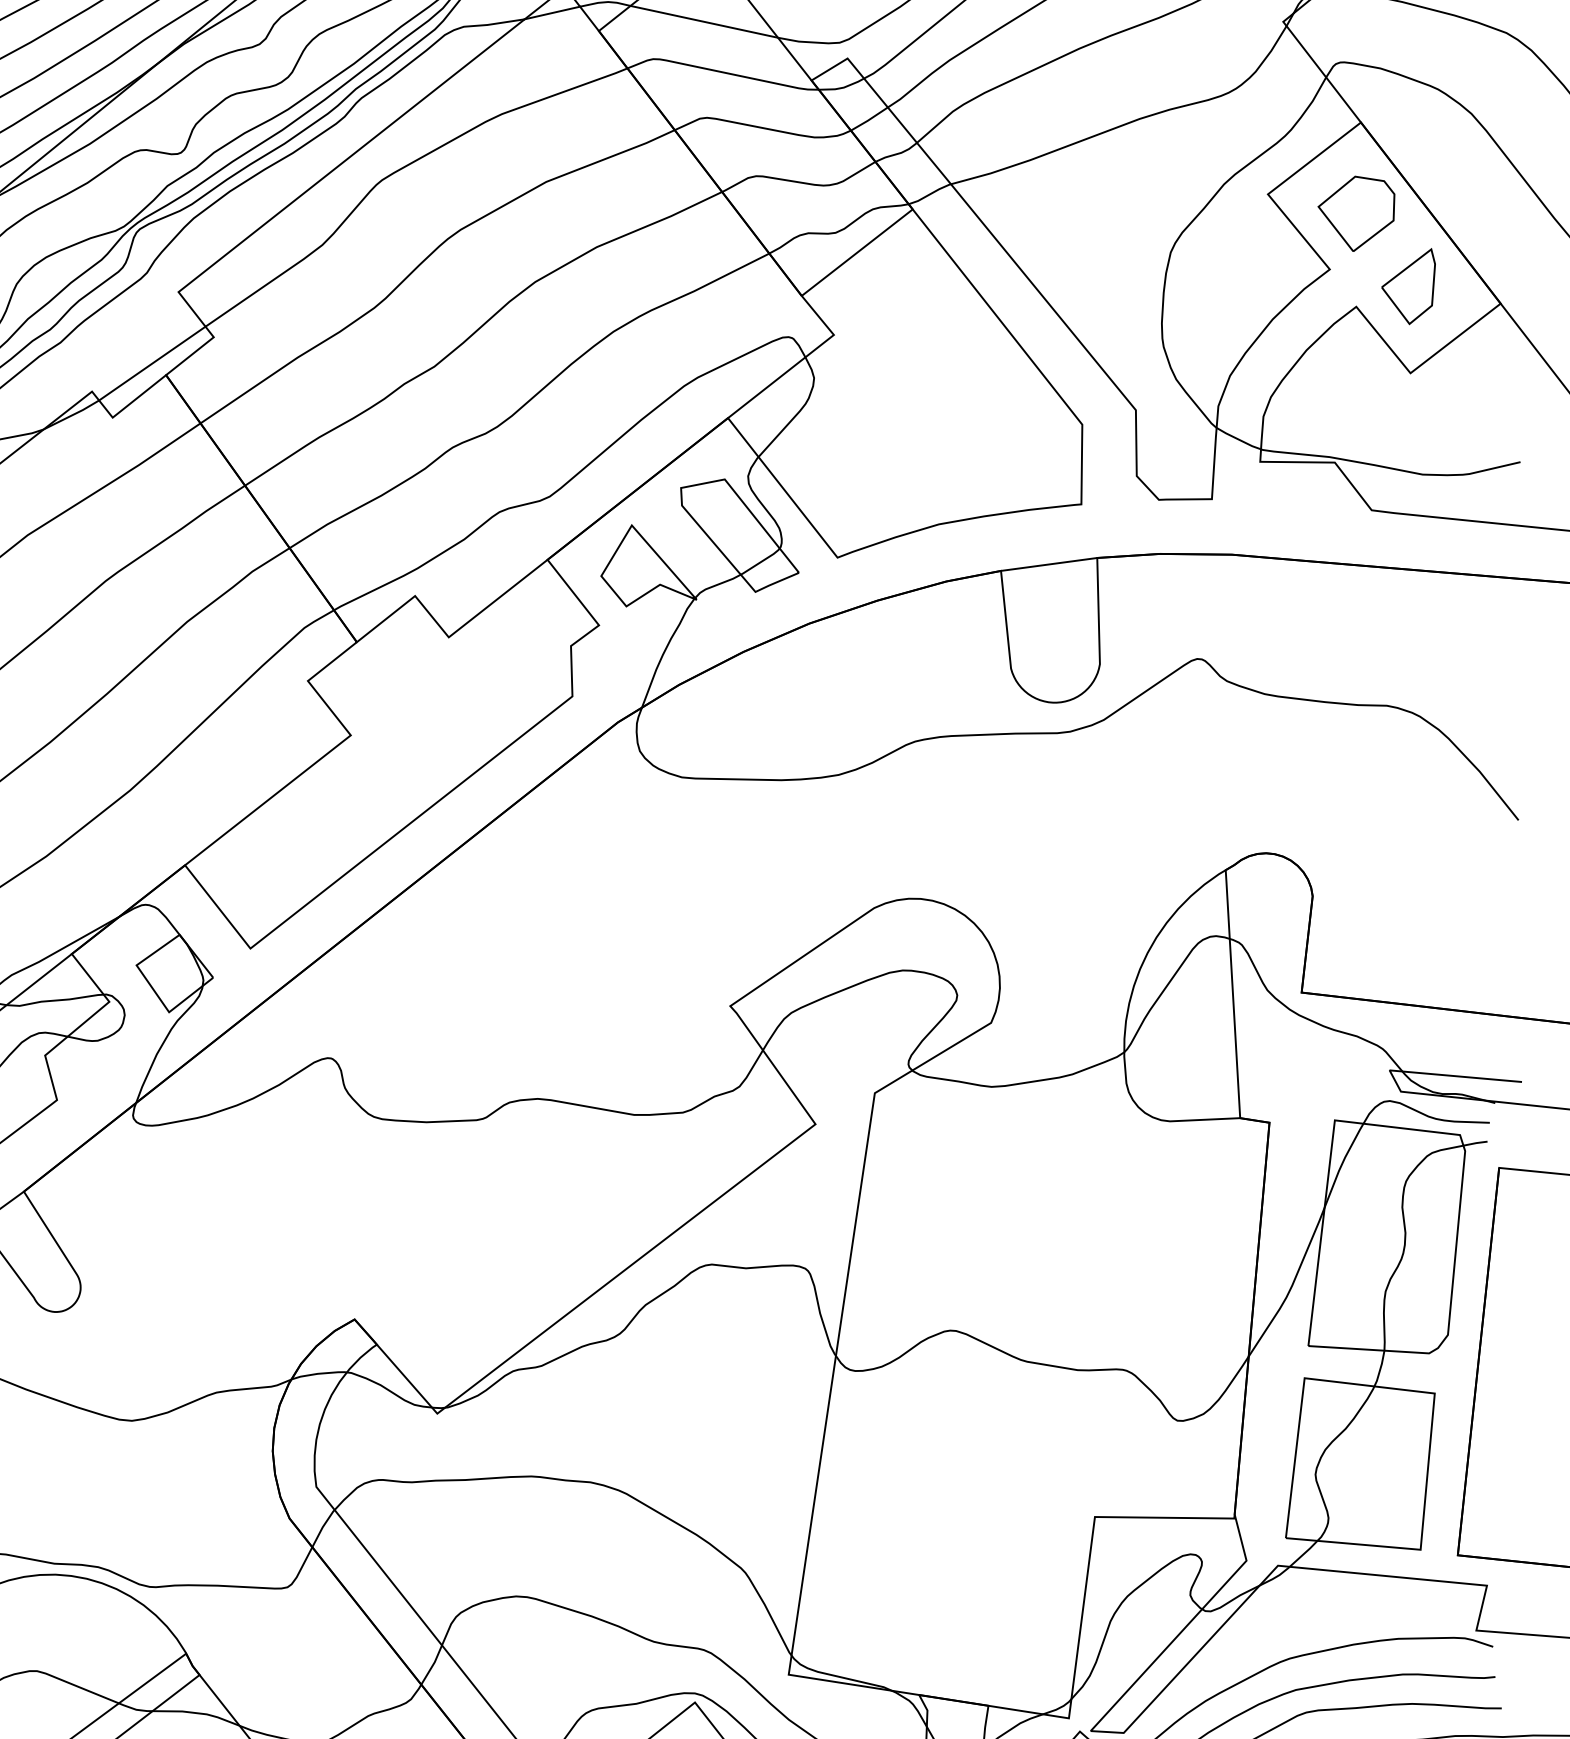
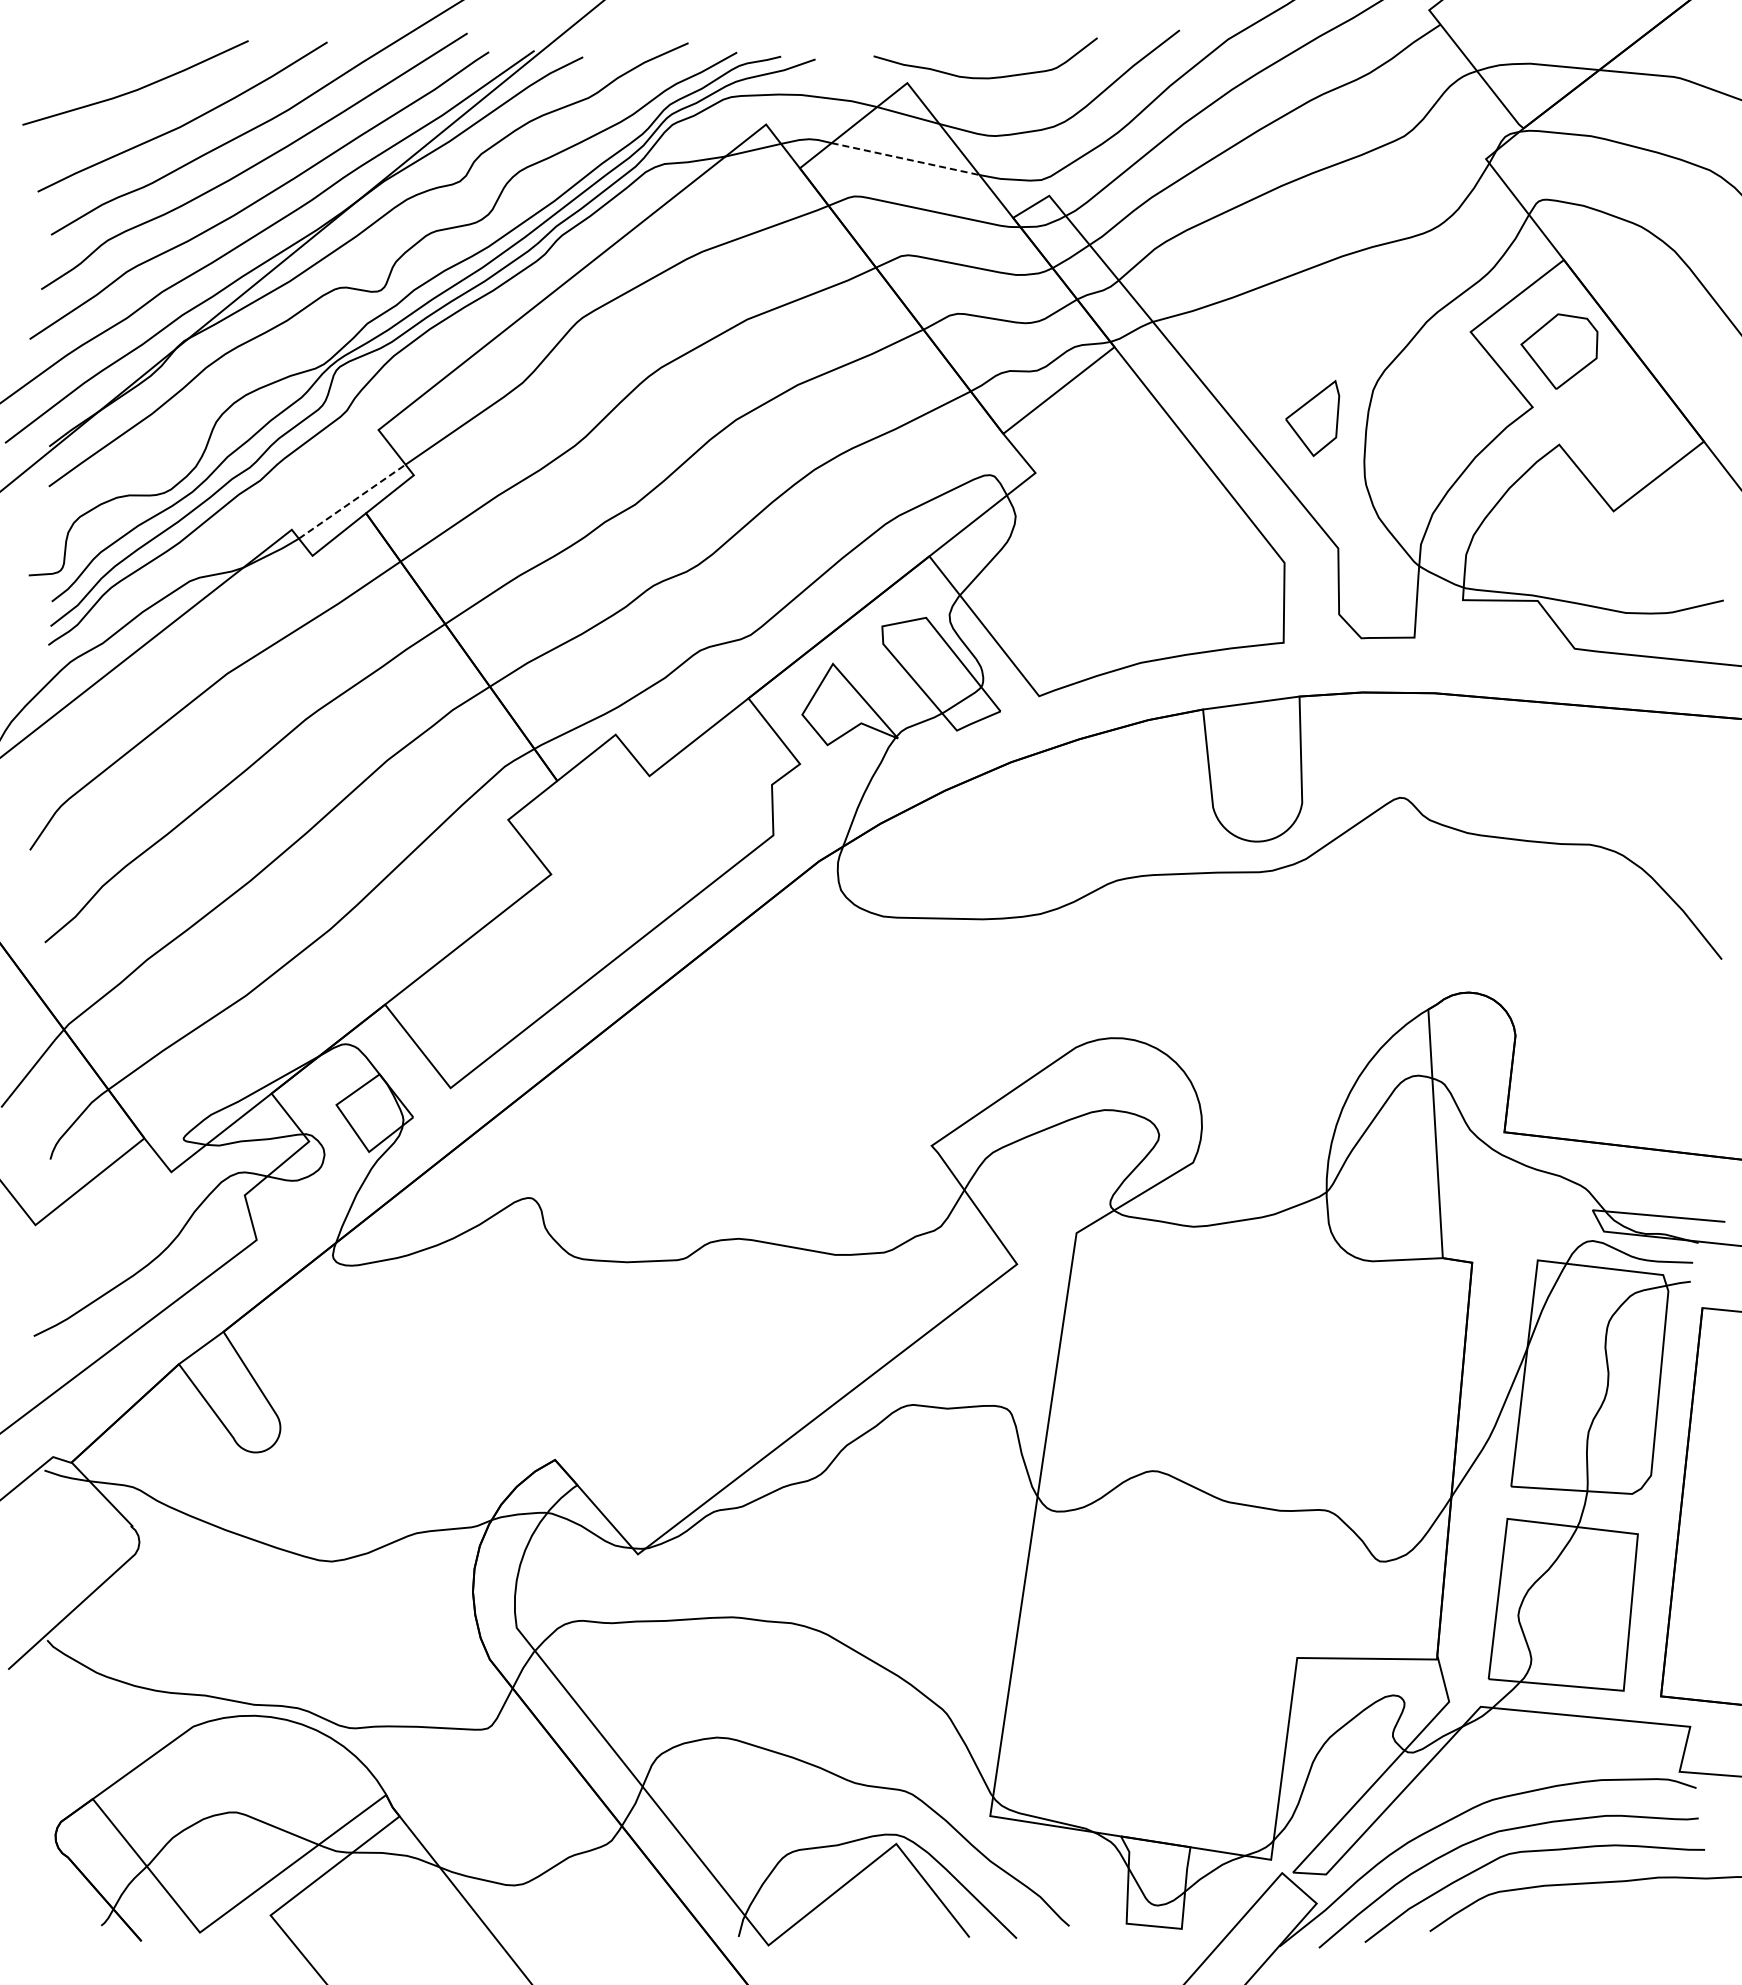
line: (704, 22) -> (905, 159), solid -> dashed
part: (1408, 286) -> (1312, 418), moved
line: (152, 363) -> (352, 501), solid -> dashed

